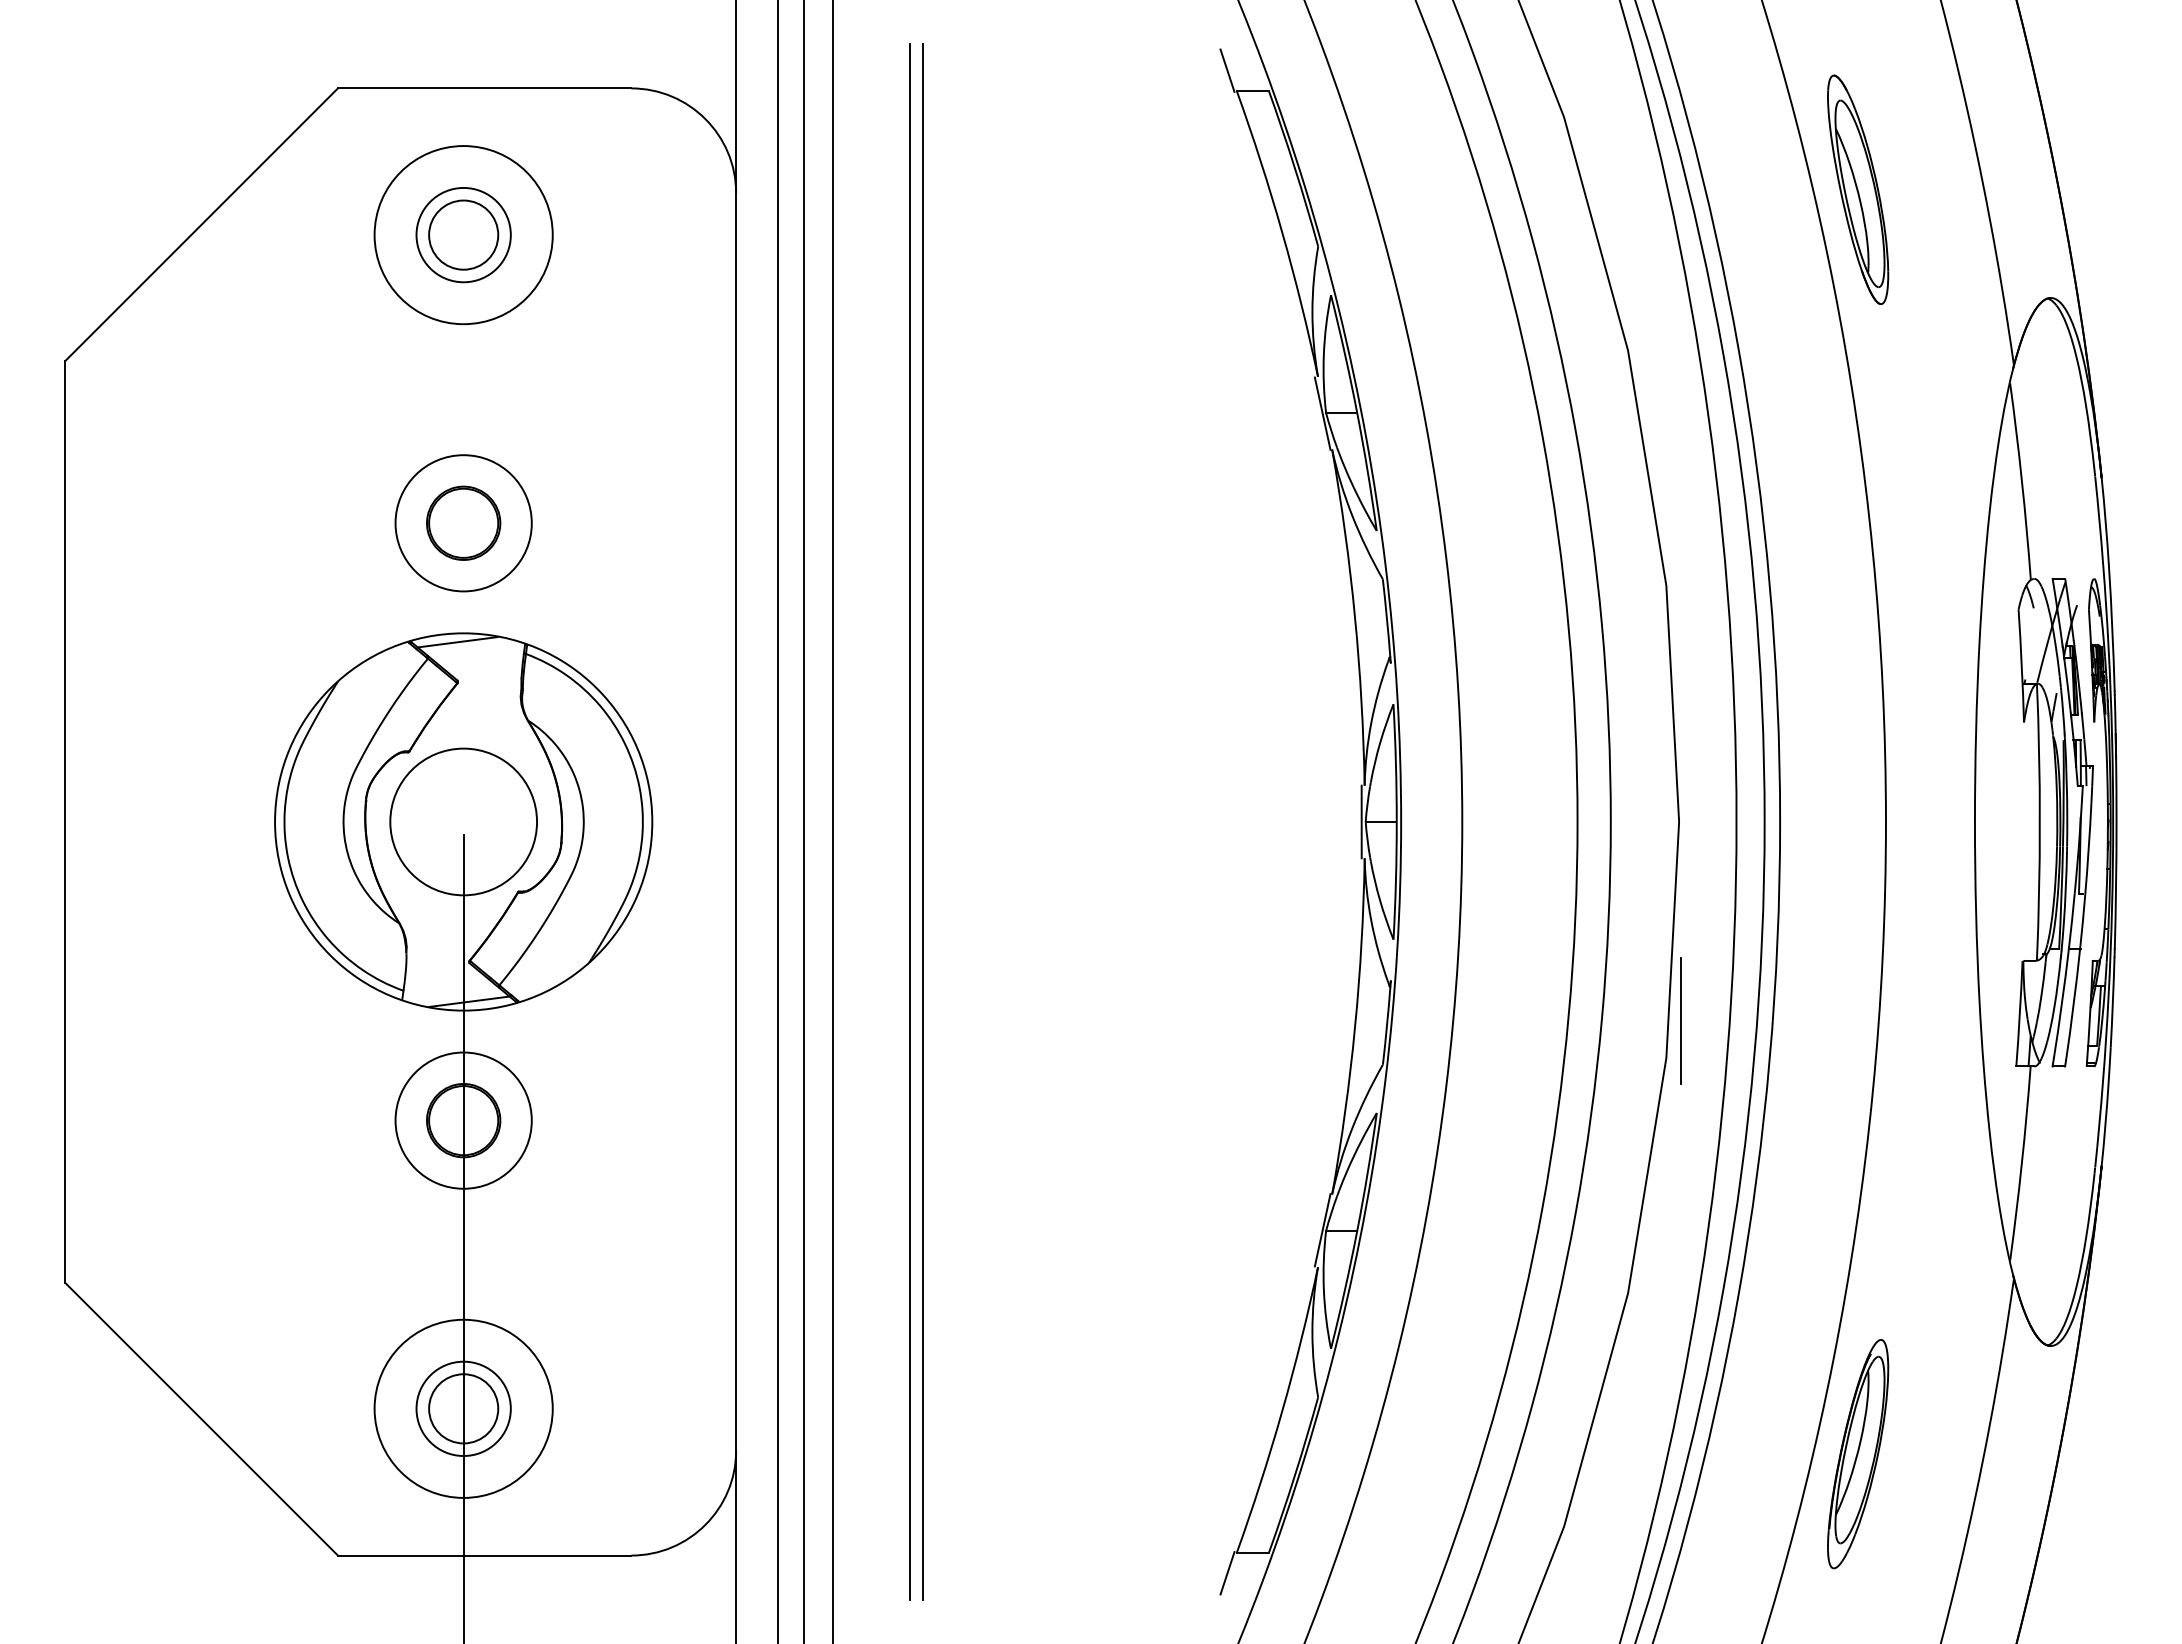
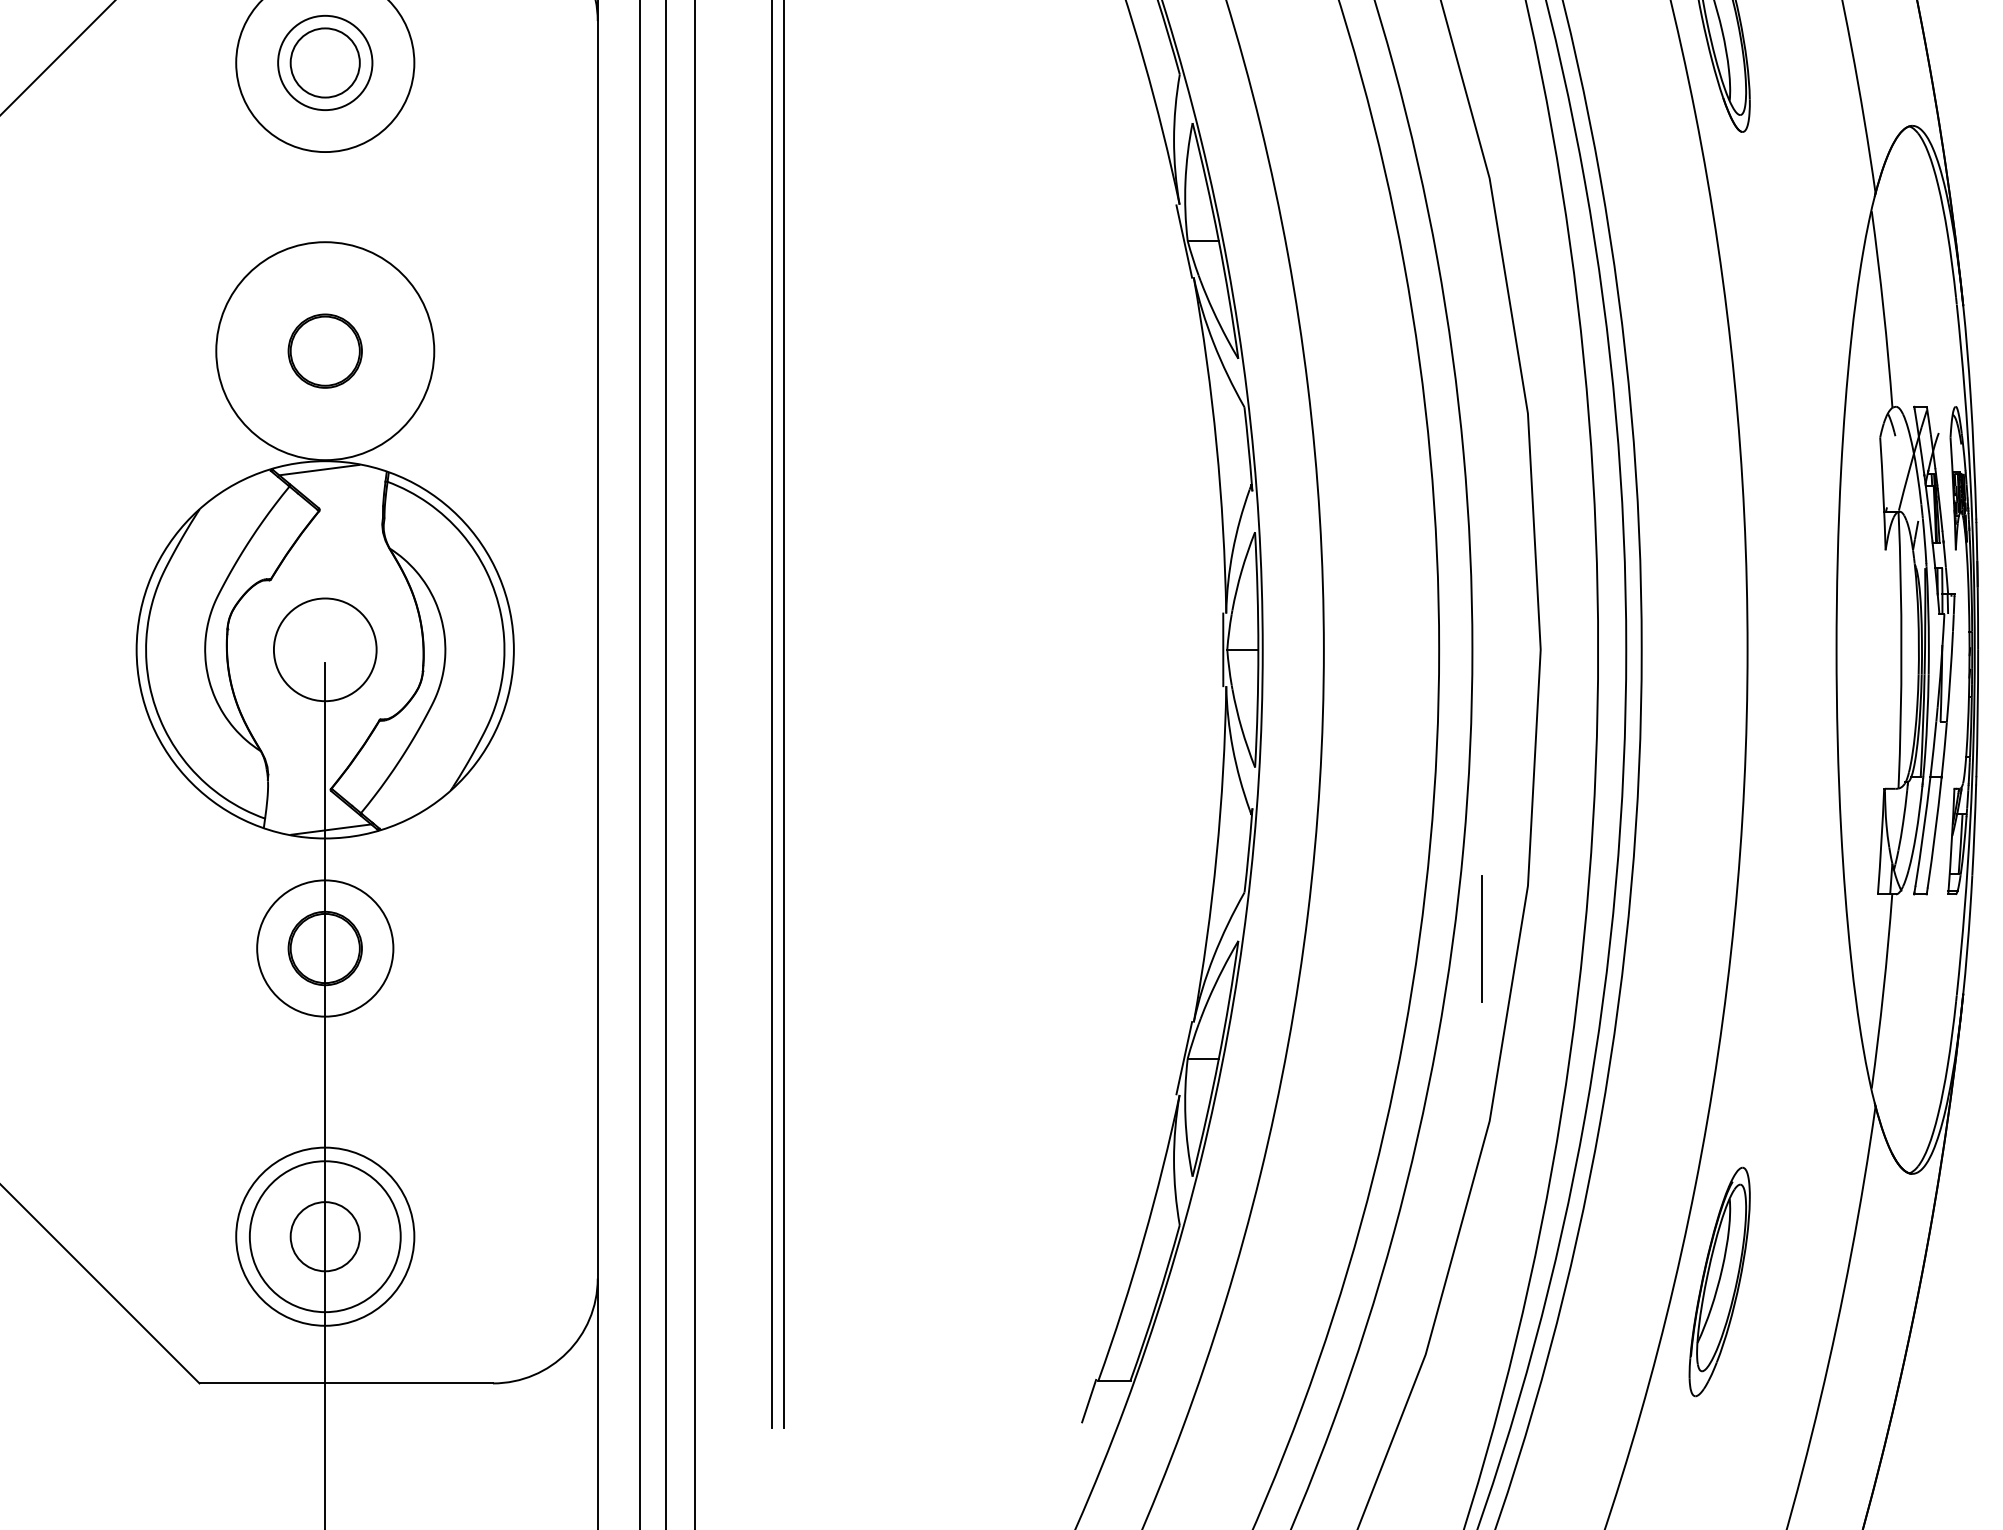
circle: (463, 523) -> (325, 351), size x1.6
circle: (463, 821) -> (325, 649), size x0.7
line: (1680, 1020) -> (1481, 938), moved
circle: (463, 1408) -> (325, 1236), size x1.6

